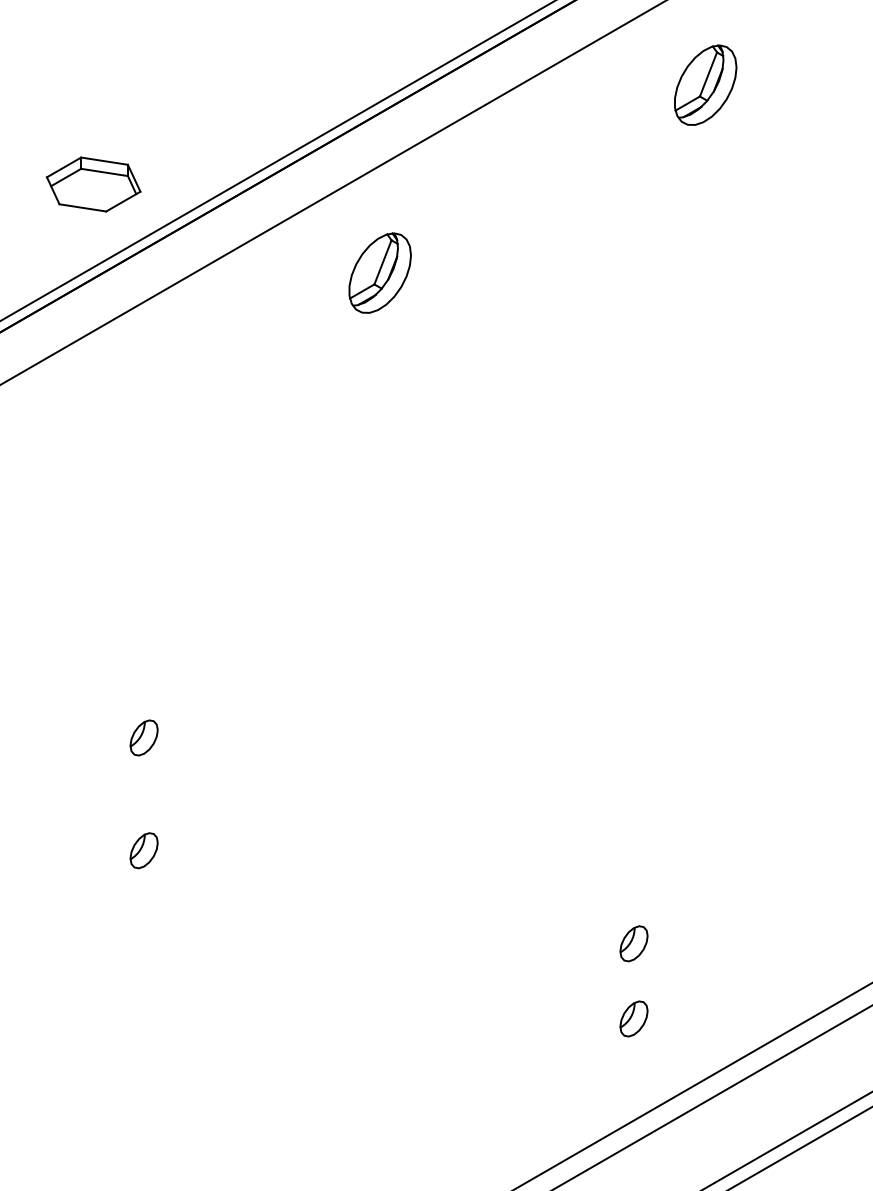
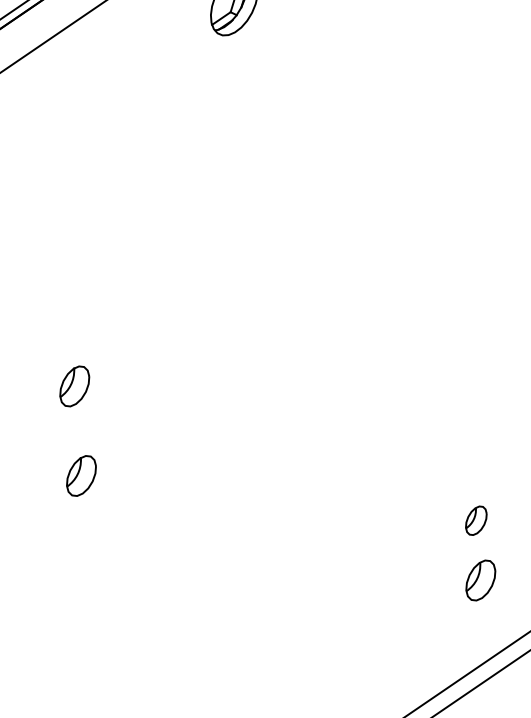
part: (143, 737) -> (74, 386), size x1.4
part: (143, 850) -> (80, 475), size x1.4
part: (633, 1018) -> (480, 580), size x1.4

